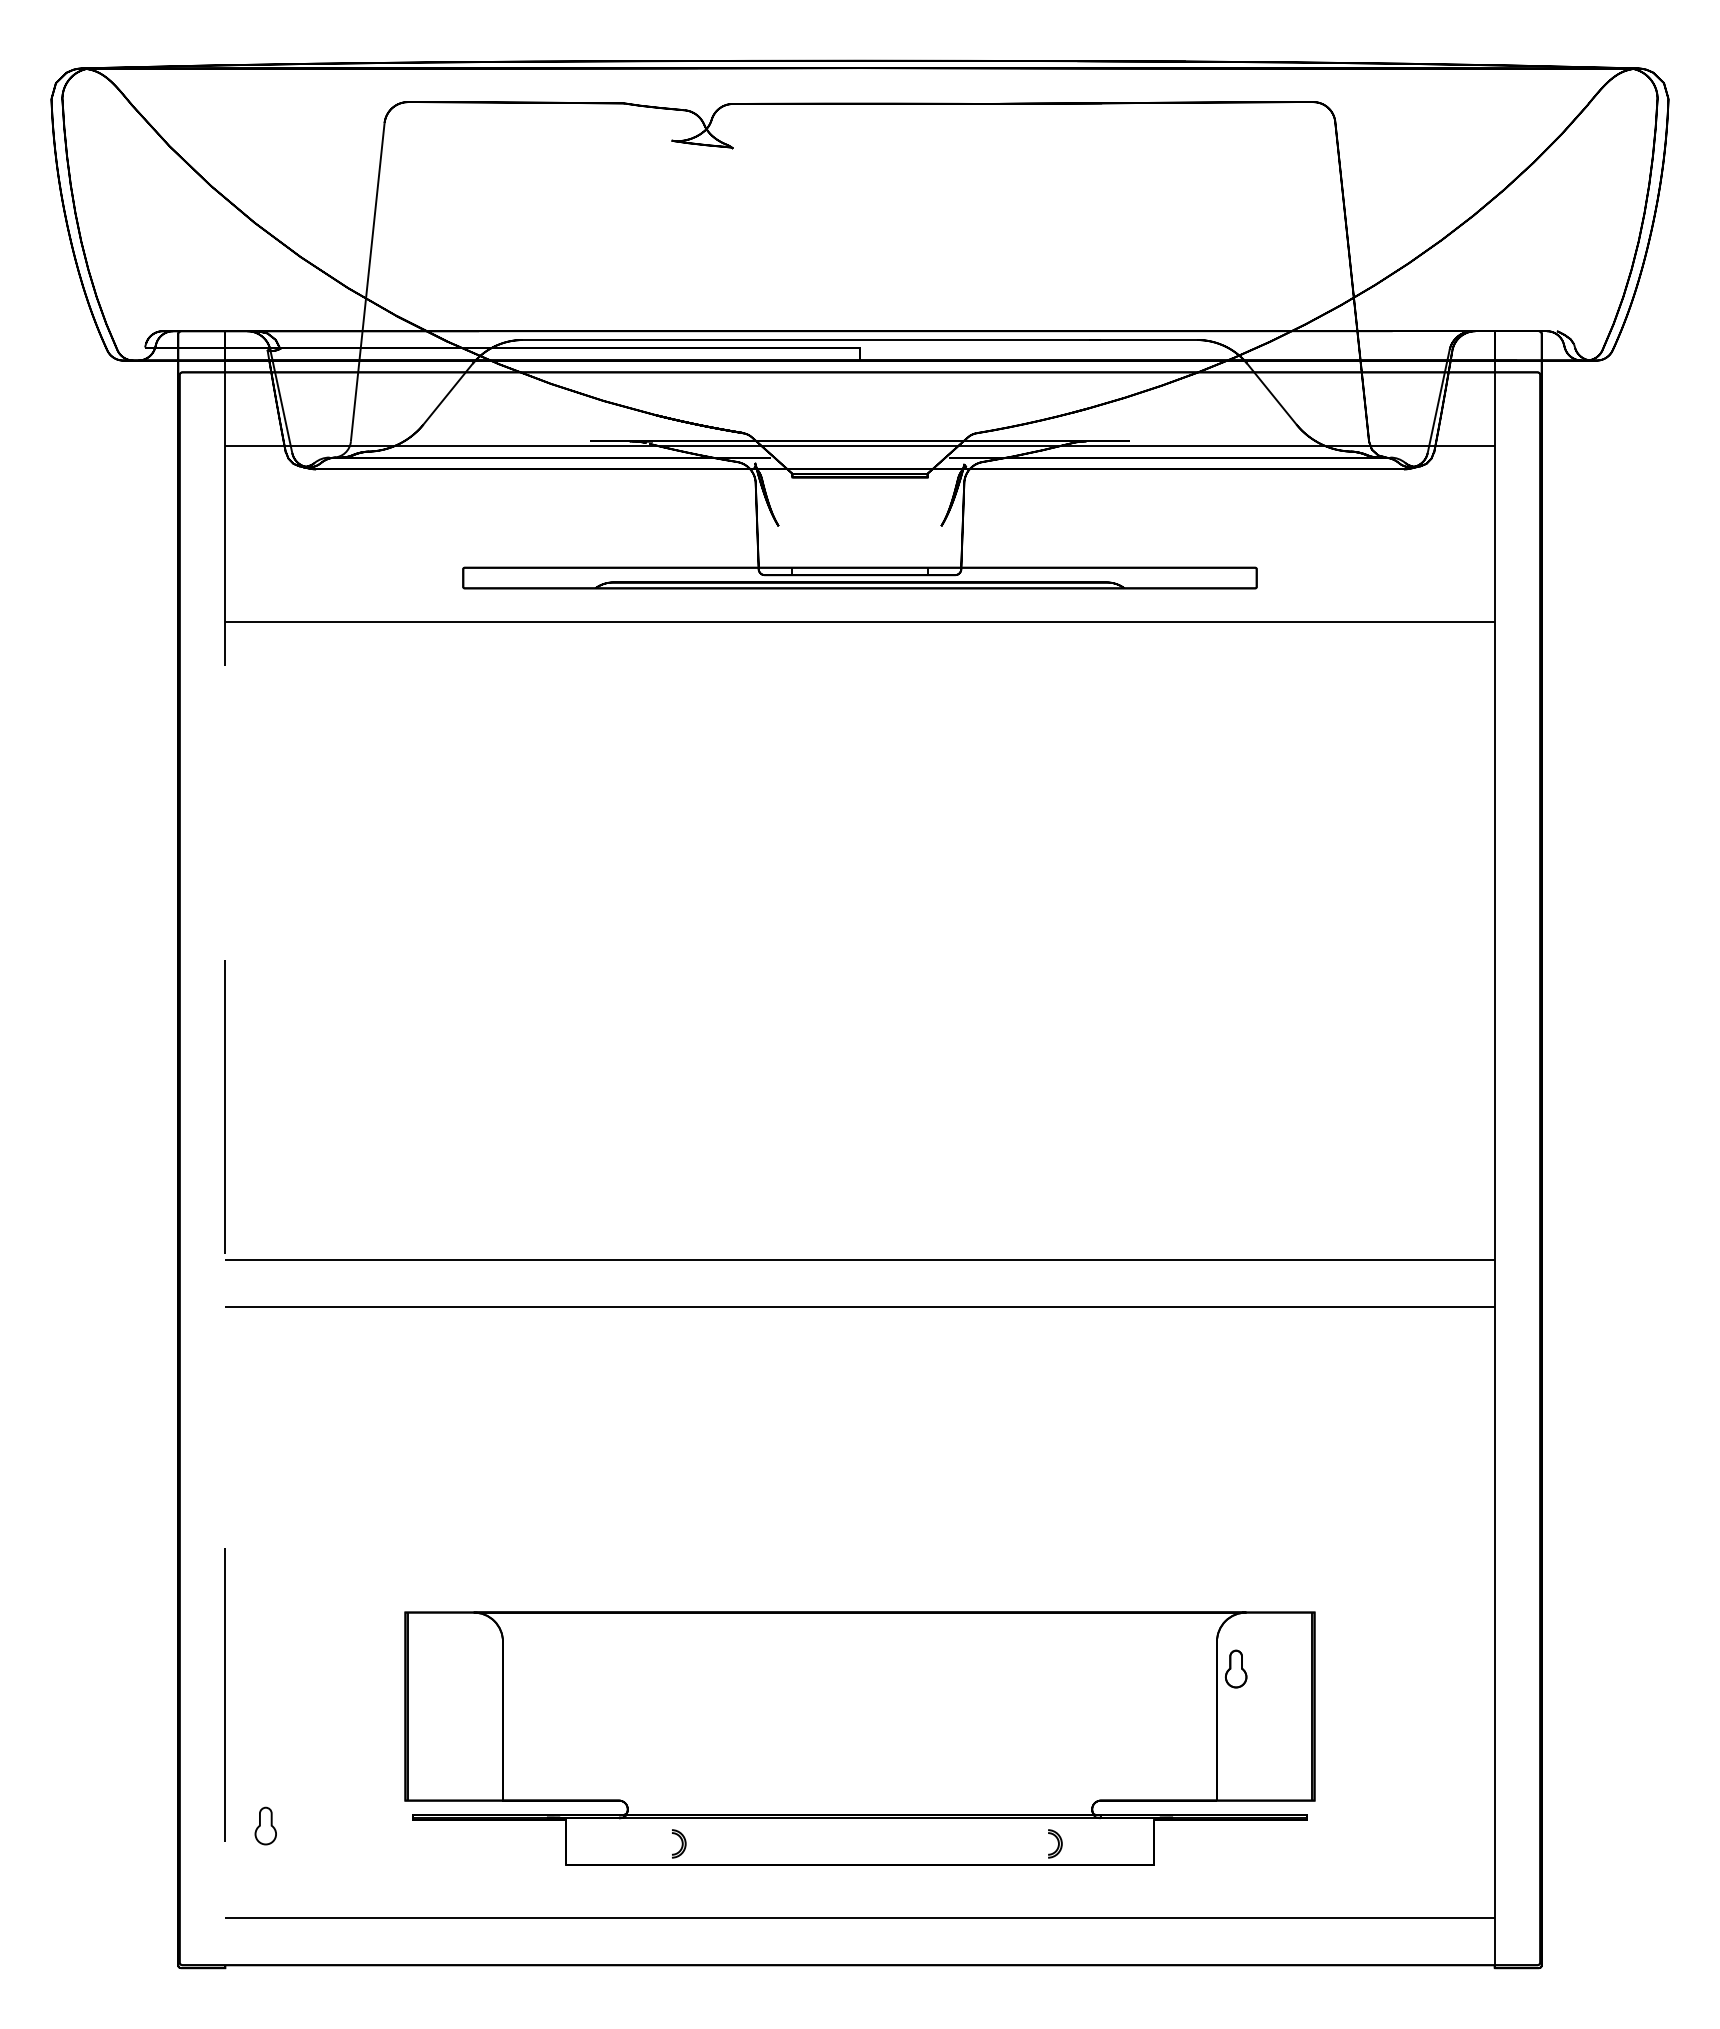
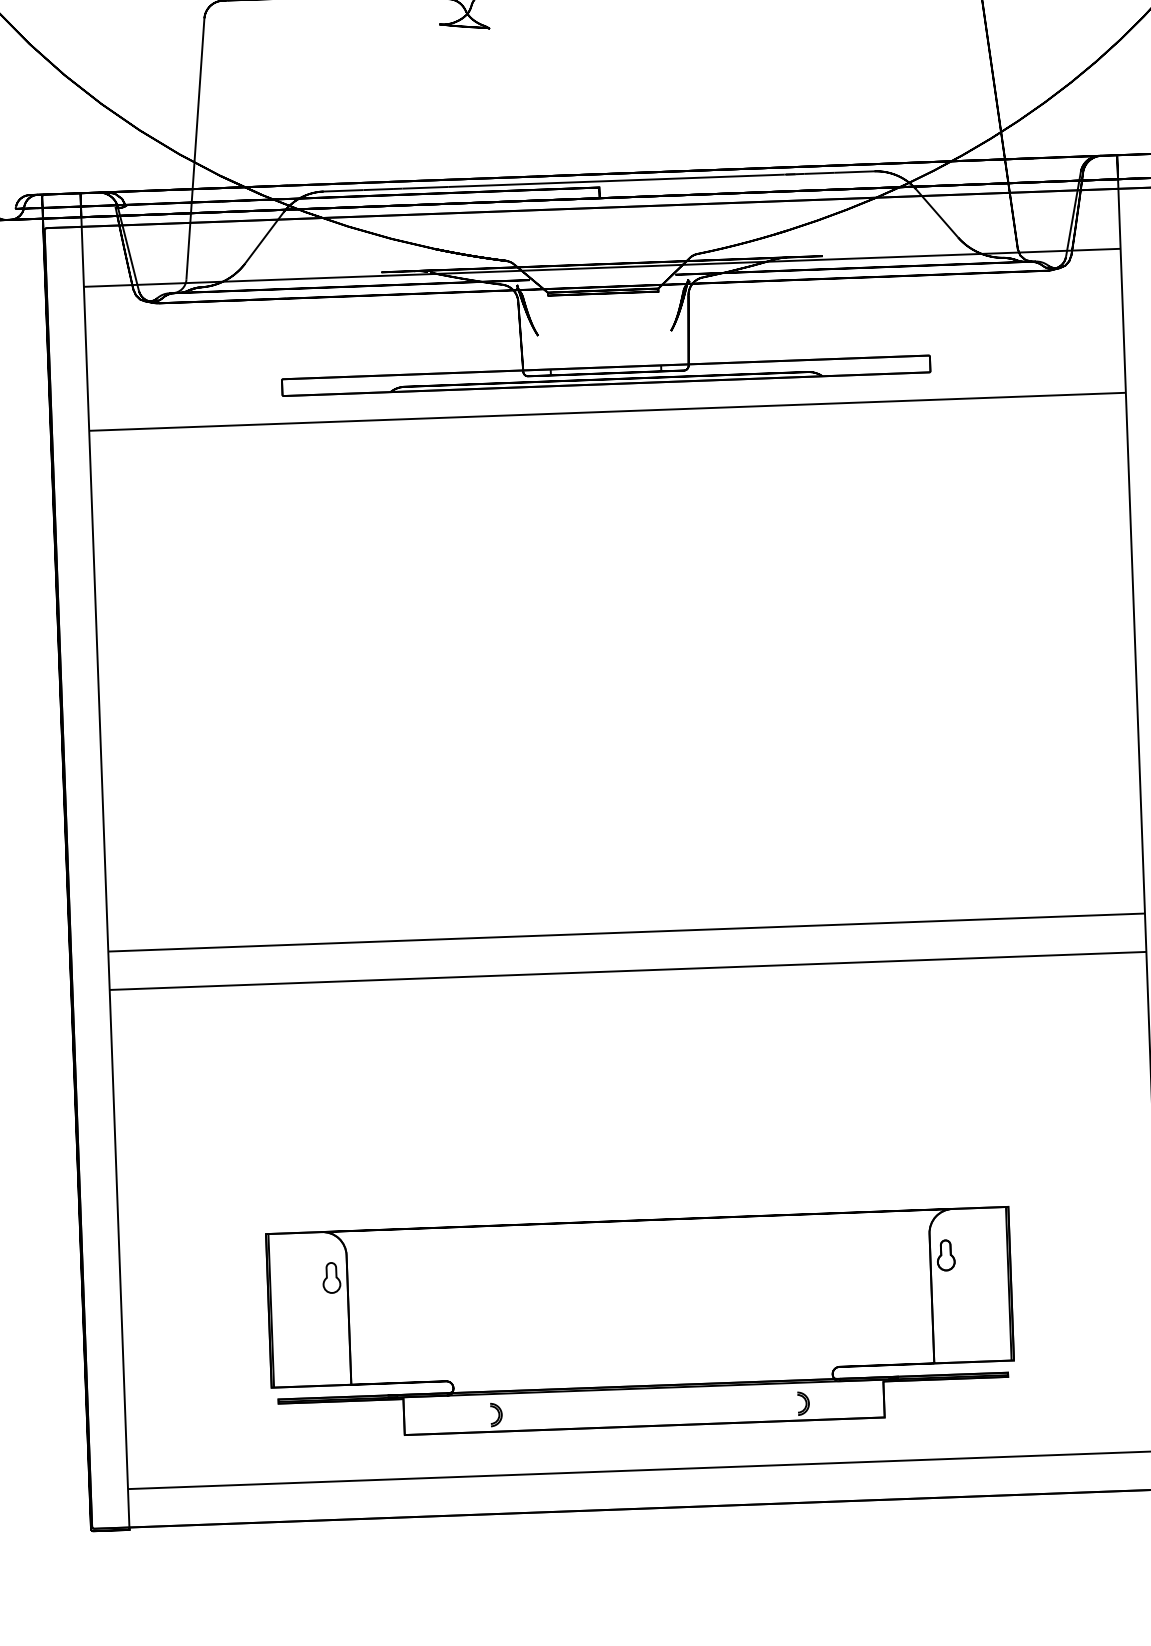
line: (225, 1169) -> (105, 877), dashed -> solid
part: (265, 1825) -> (331, 1277), moved

